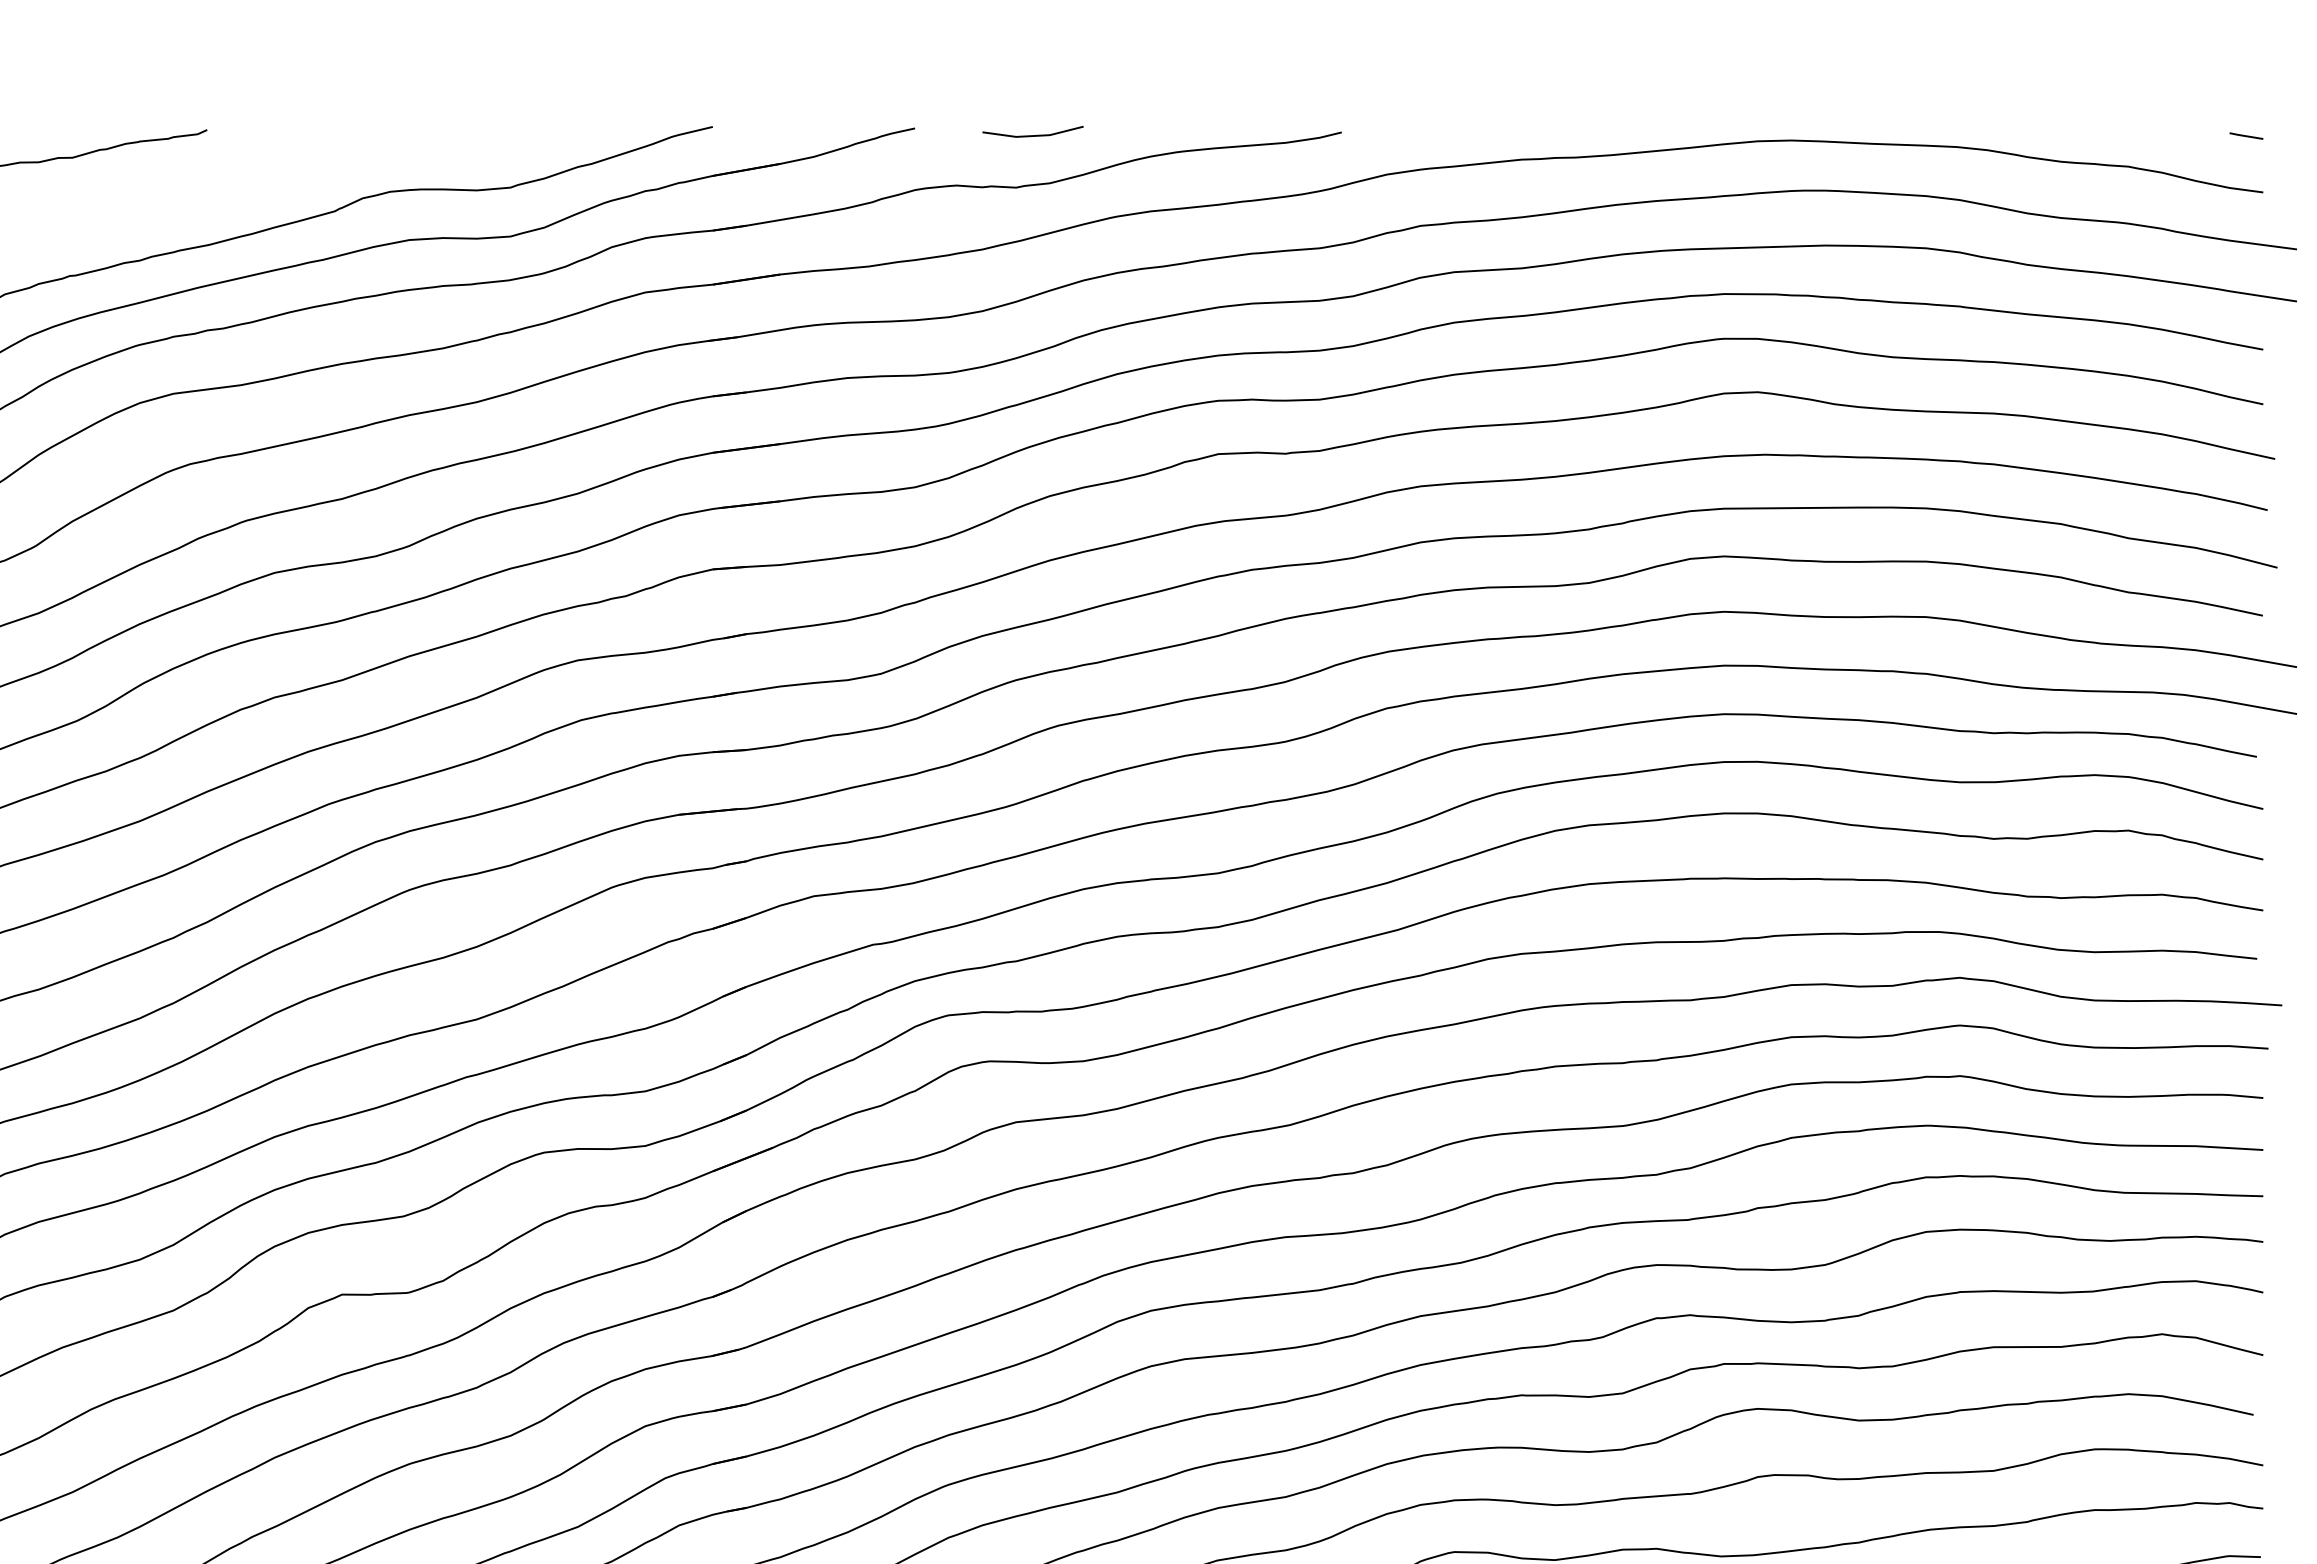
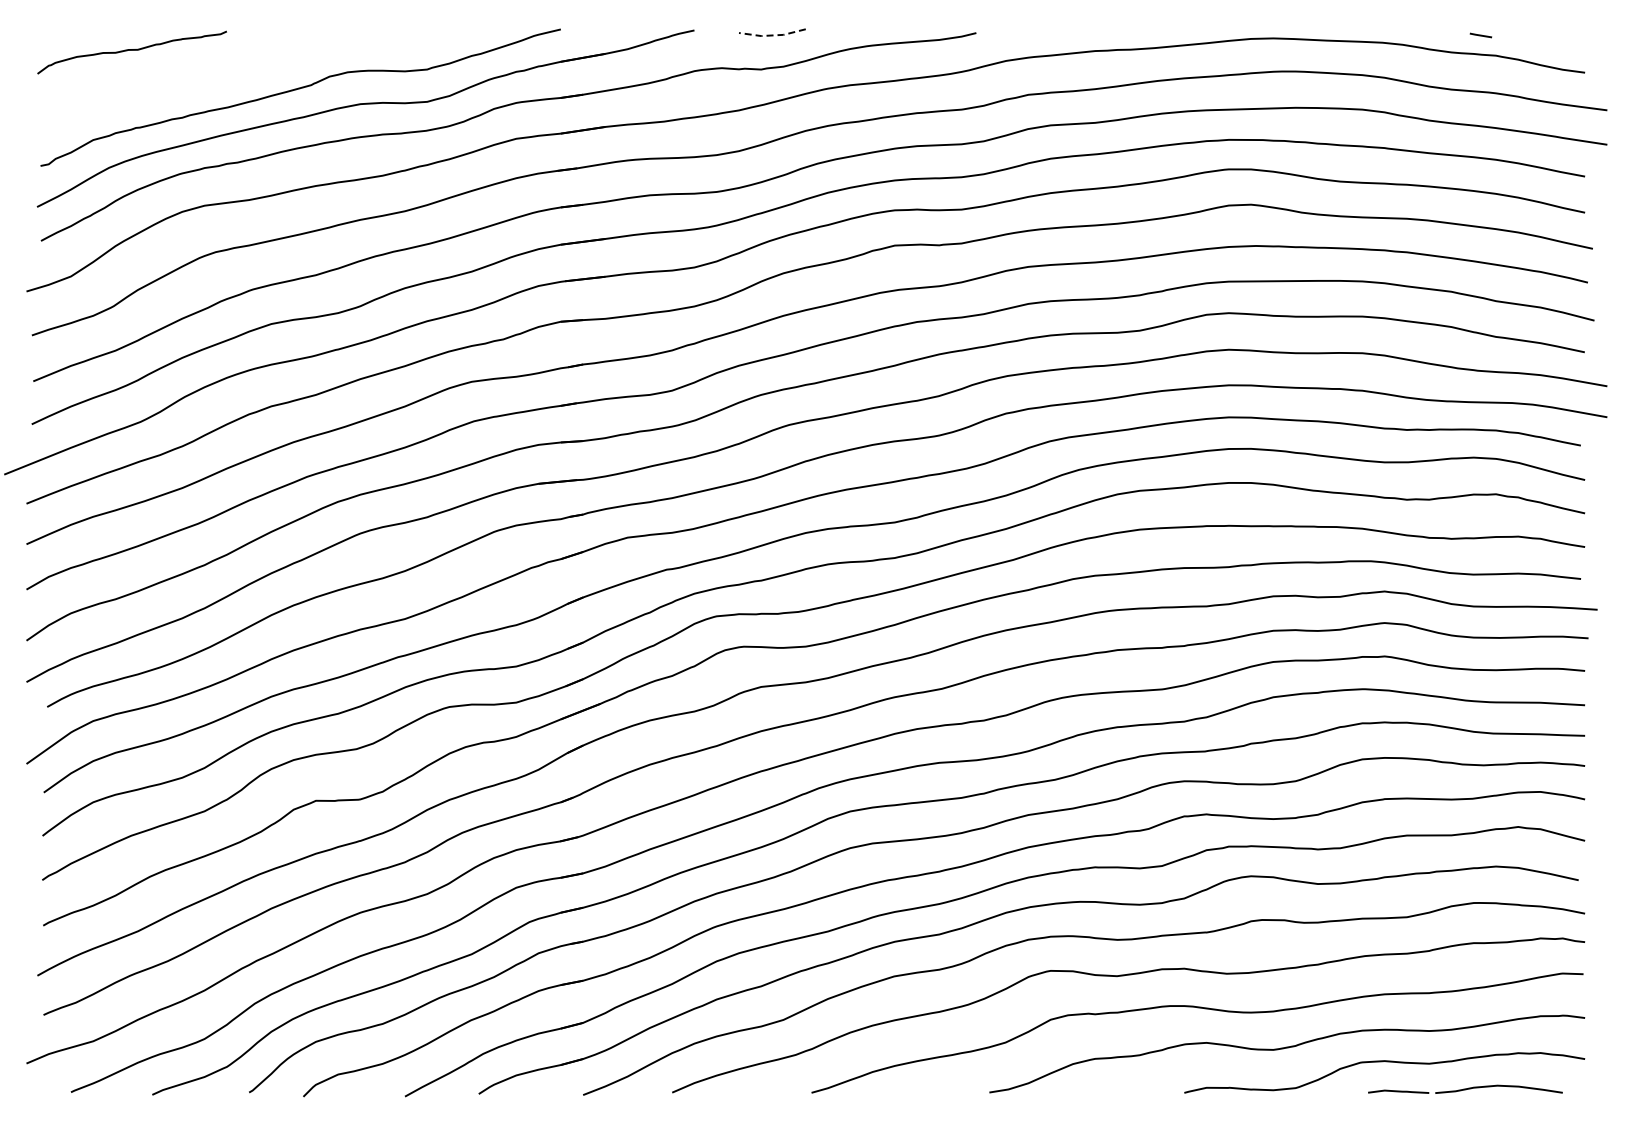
line: (1031, 136) -> (771, 35), solid -> dashed
line: (2245, 136) -> (1480, 35), moved

